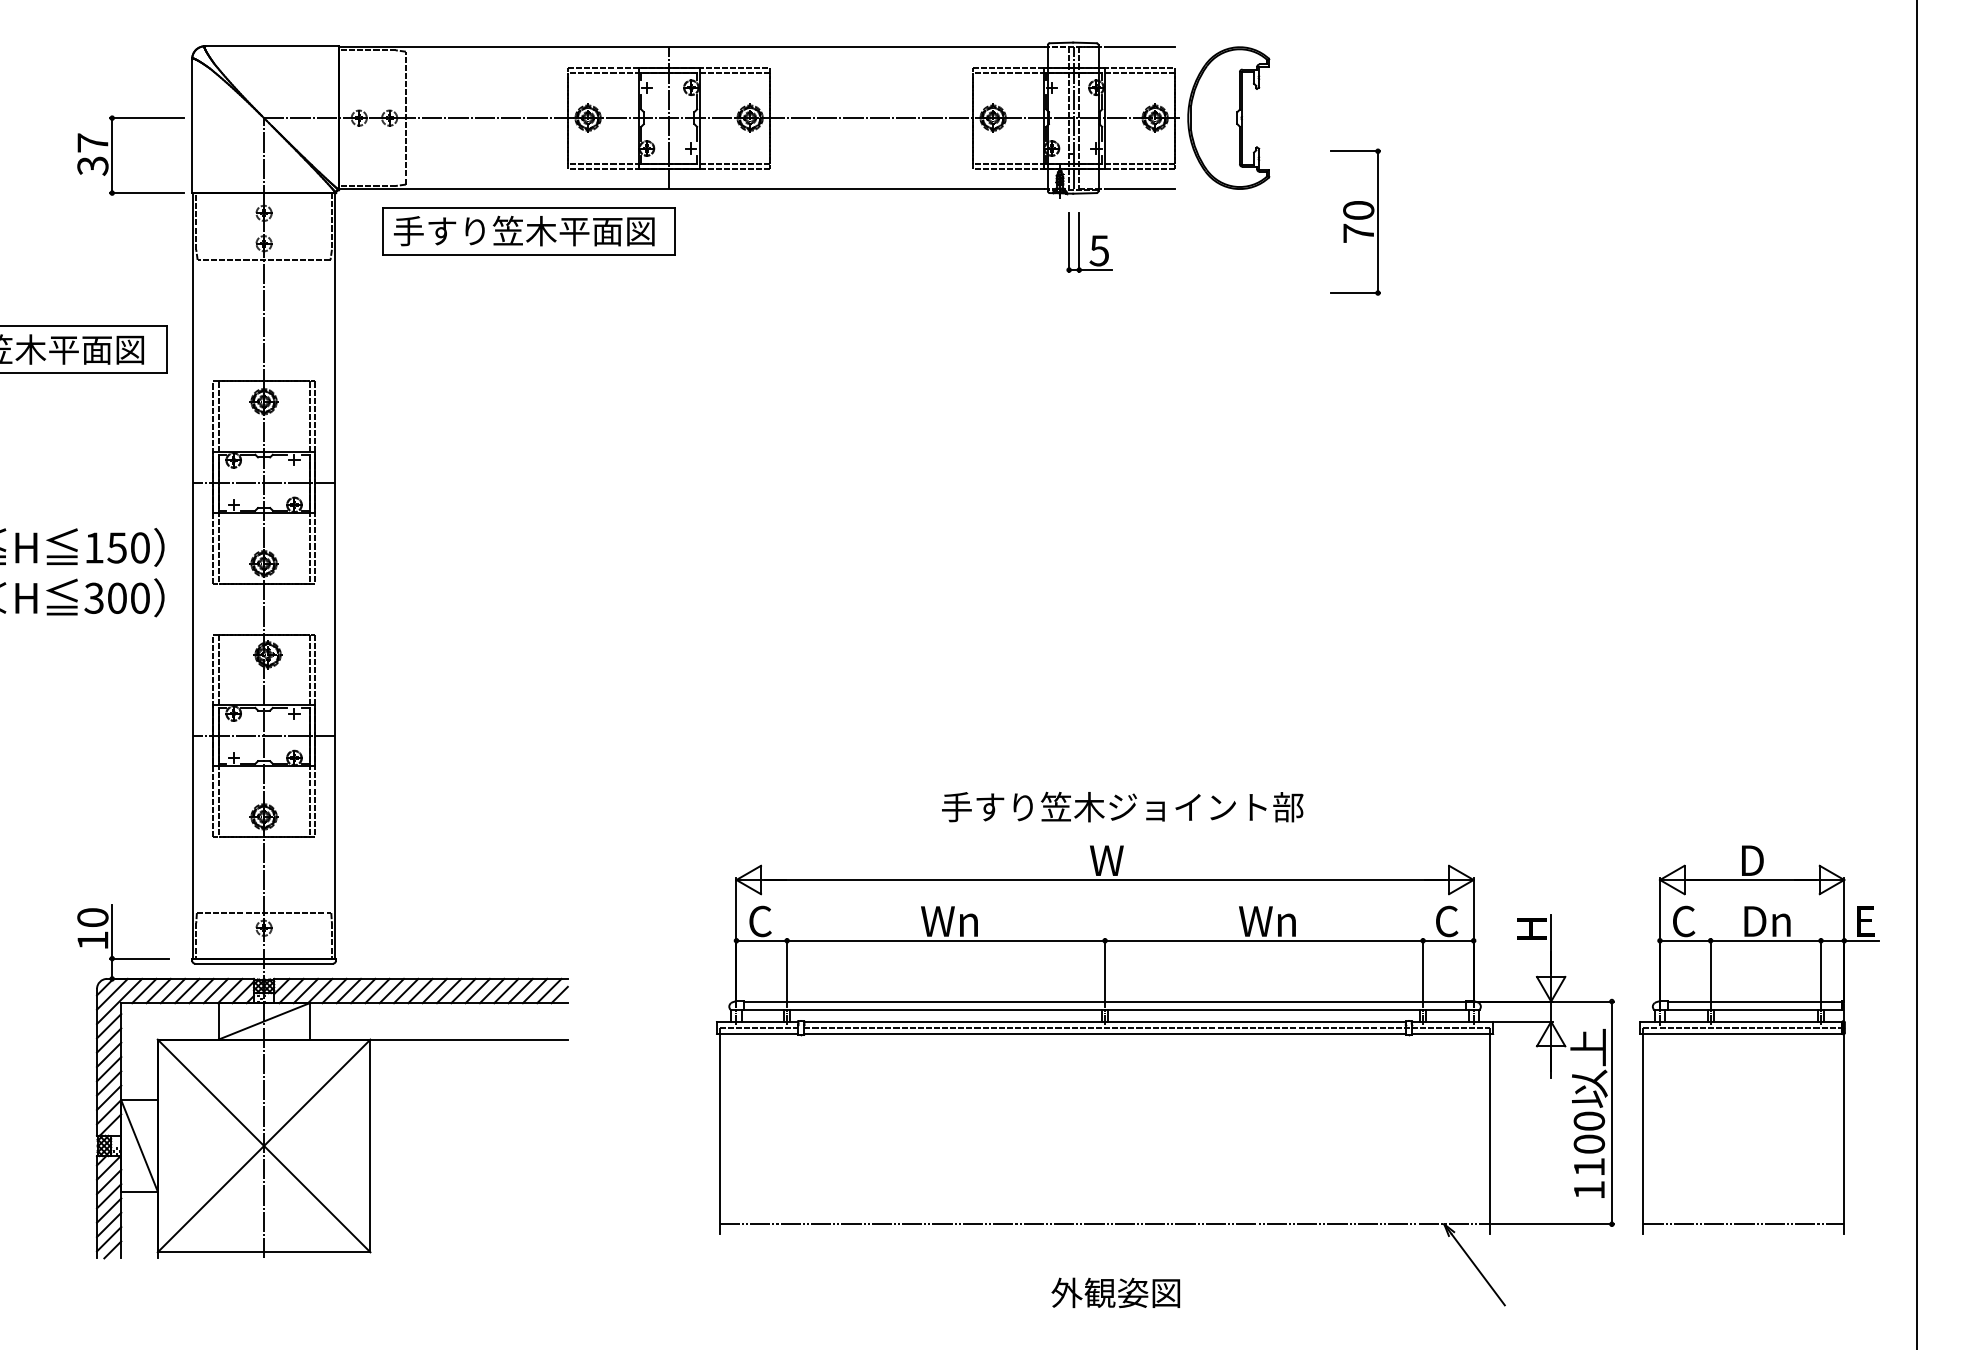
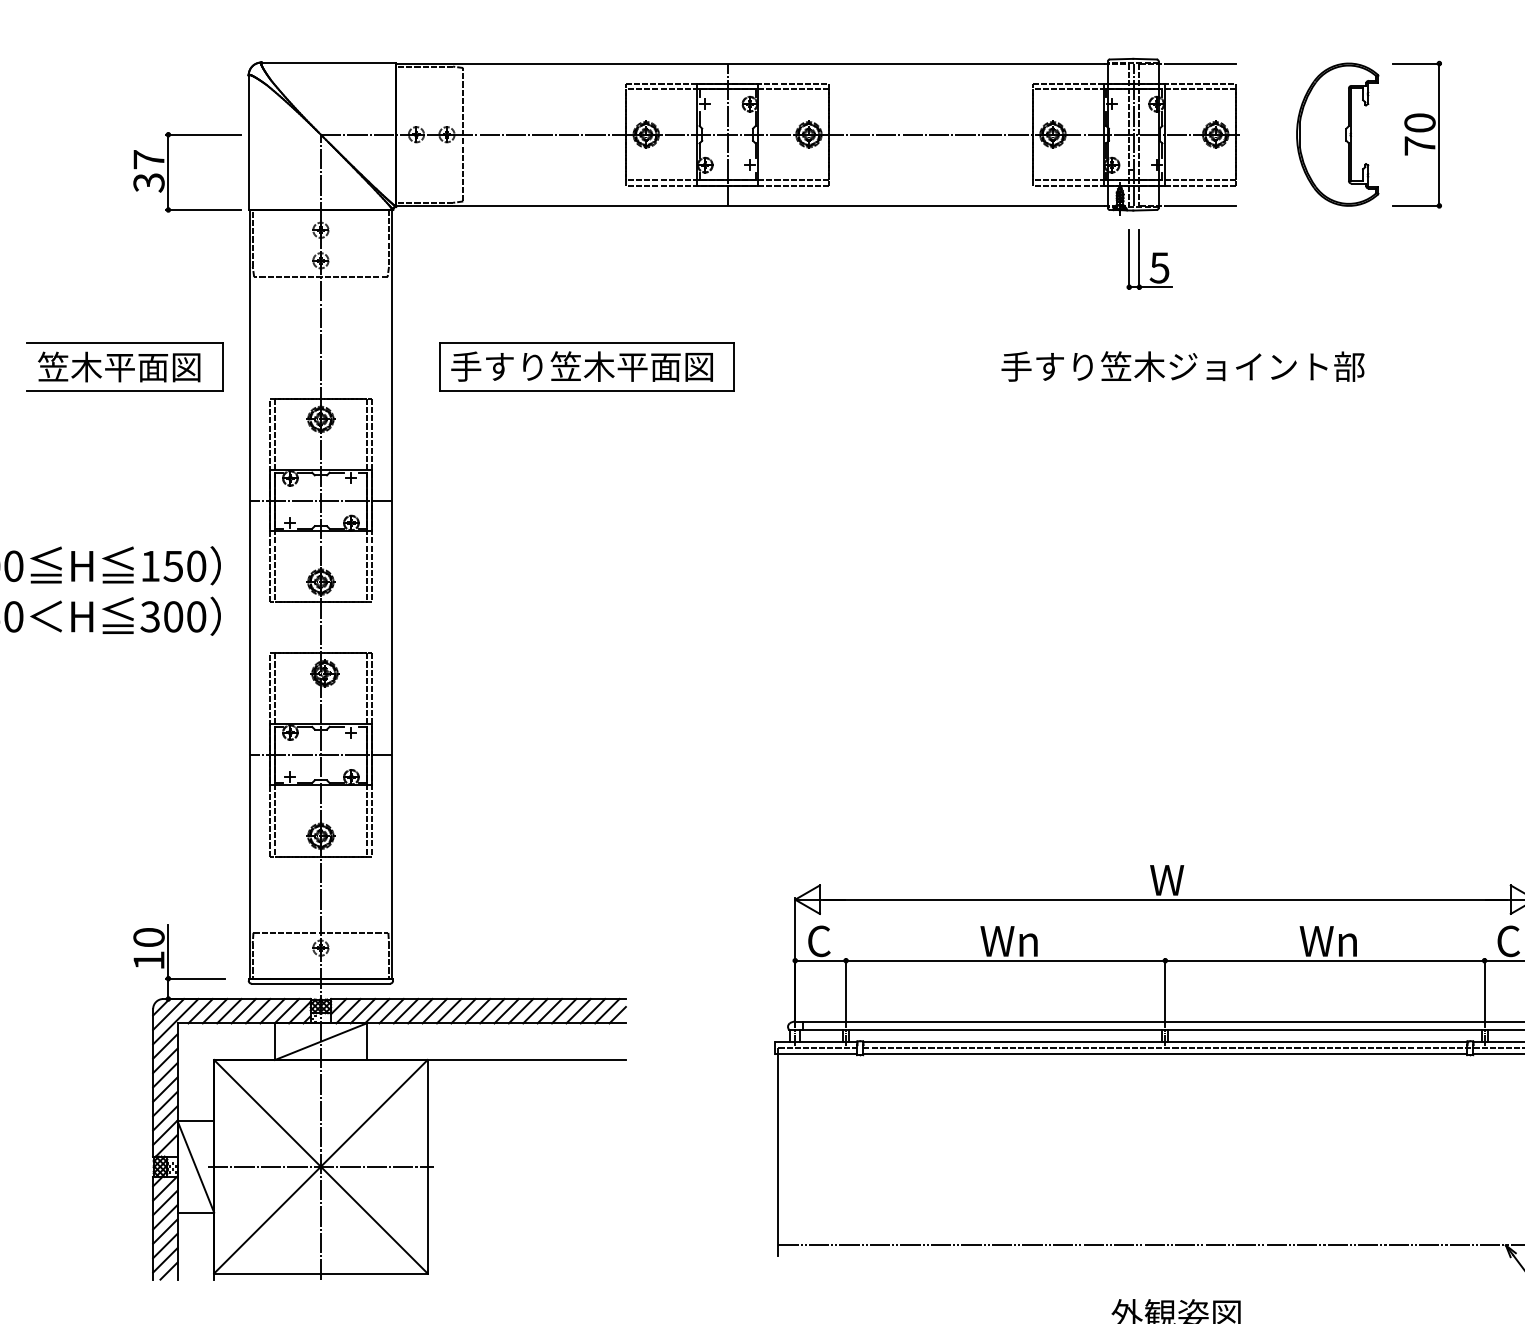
part: (1228, 117) -> (1337, 134), moved
part: (1355, 221) -> (1416, 134), moved
part: (528, 231) -> (586, 367), moved
text: (1122, 806) -> (1182, 366), moved
line: (263, 1145) -> (320, 1166), added

